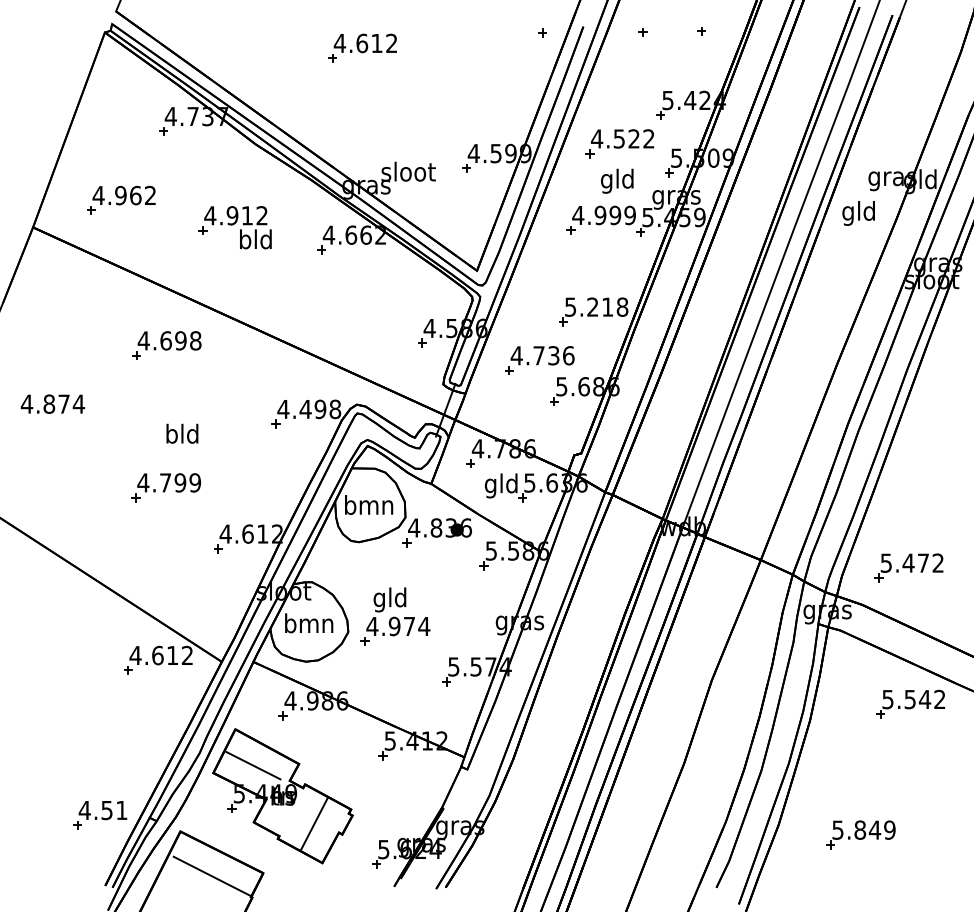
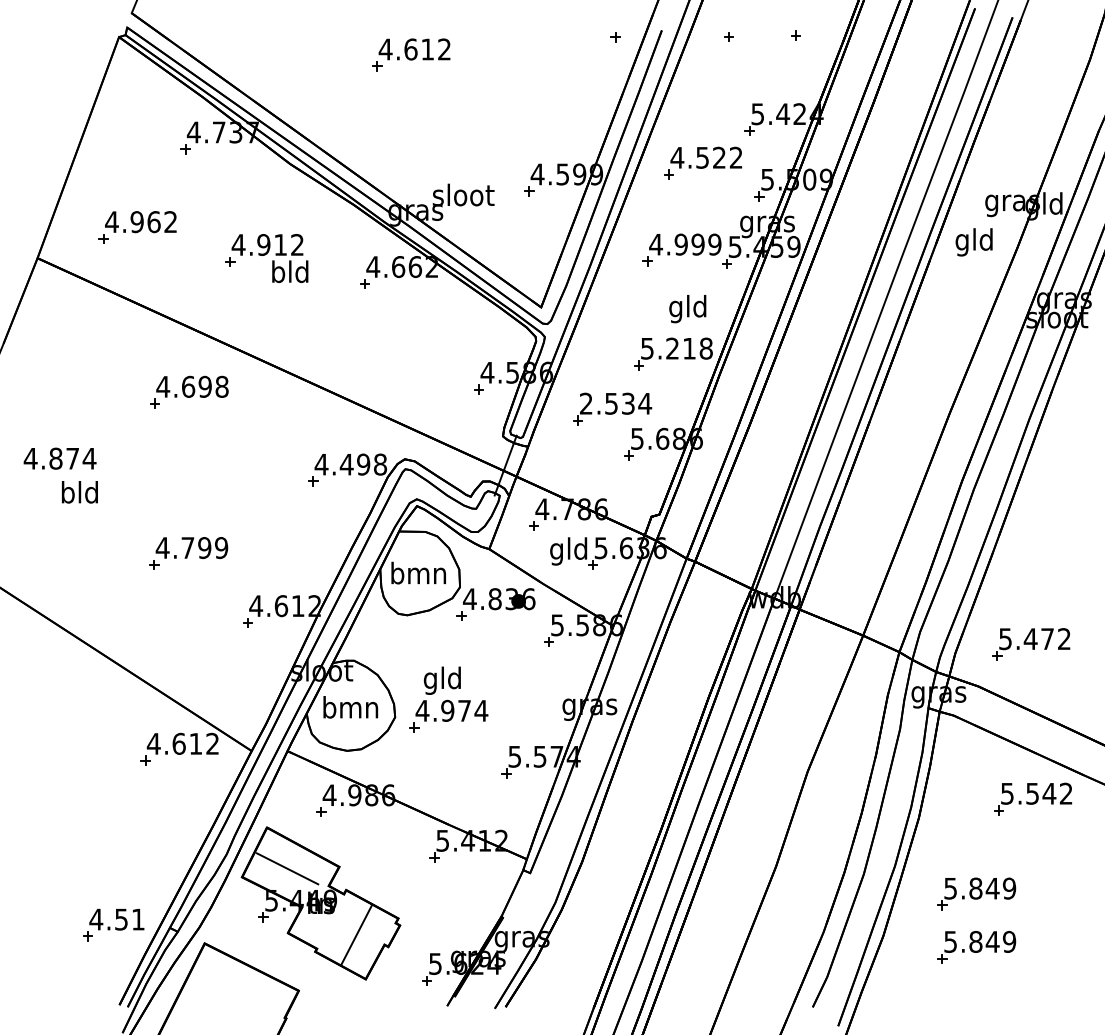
text: (617, 180) -> (688, 308), moved
text: (542, 355) -> (615, 403), 4.736 -> 2.534
text: (182, 433) -> (80, 491), moved
part: (860, 787) -> (976, 893), added
line: (211, 875) -> (239, 993), removed

